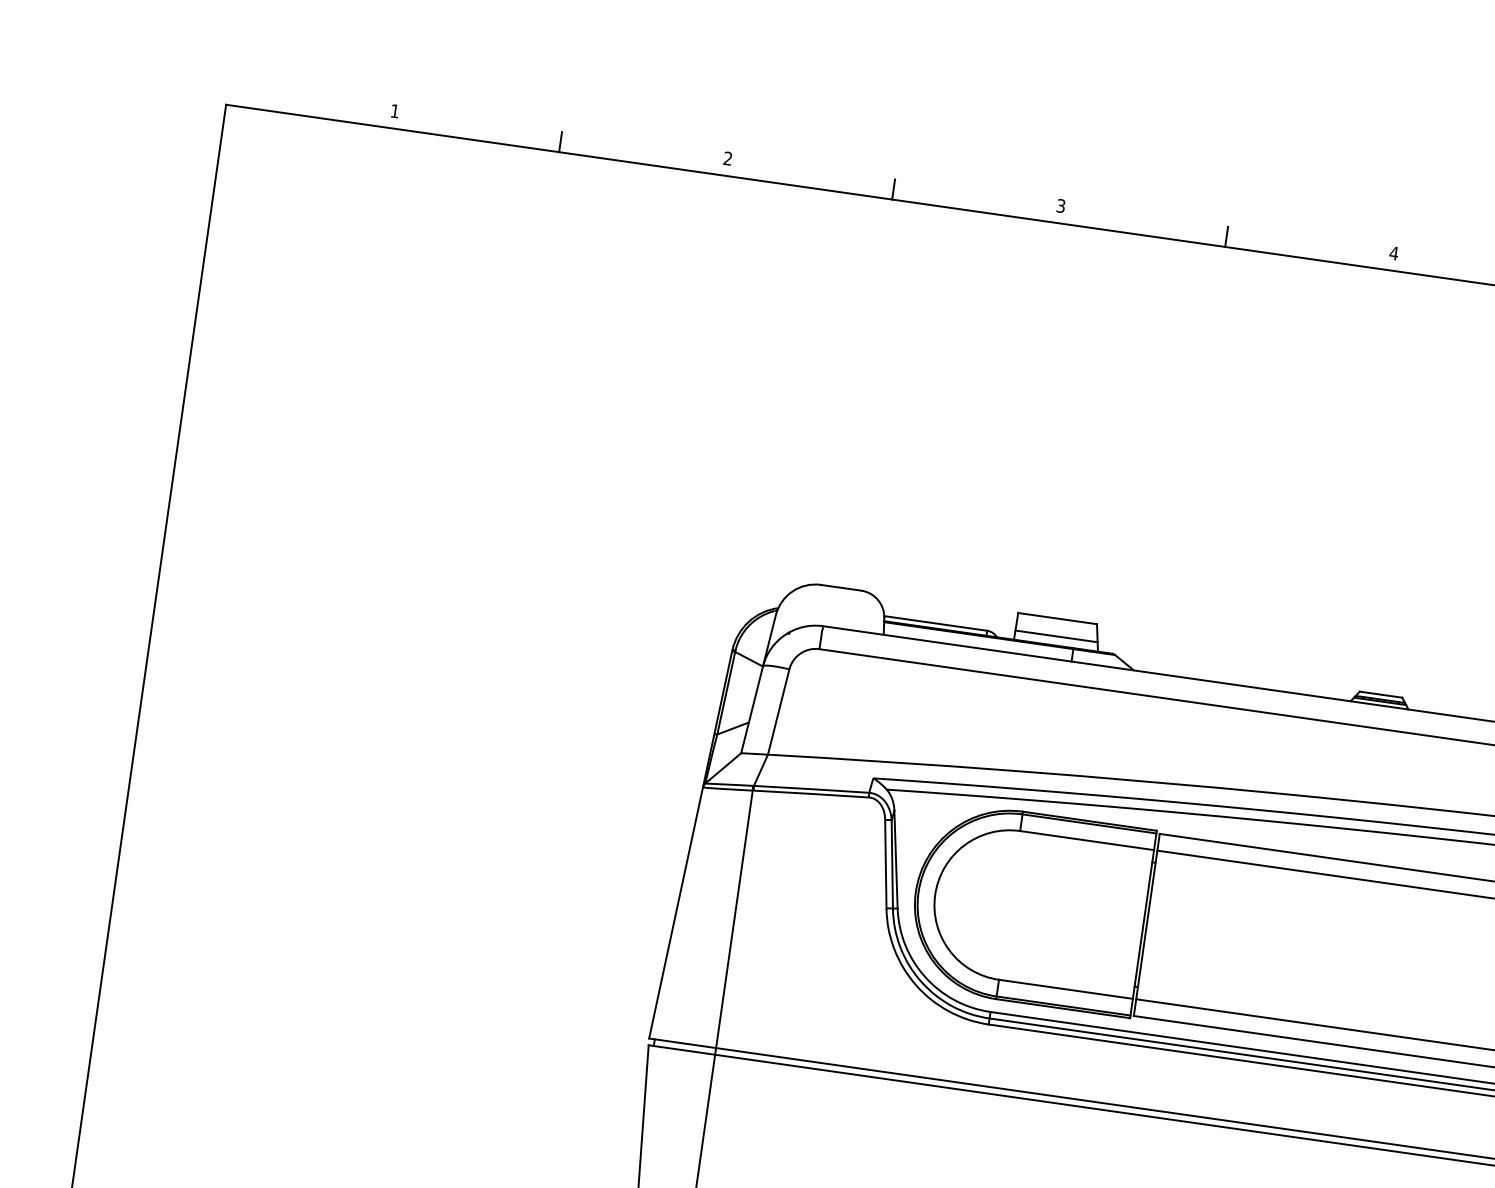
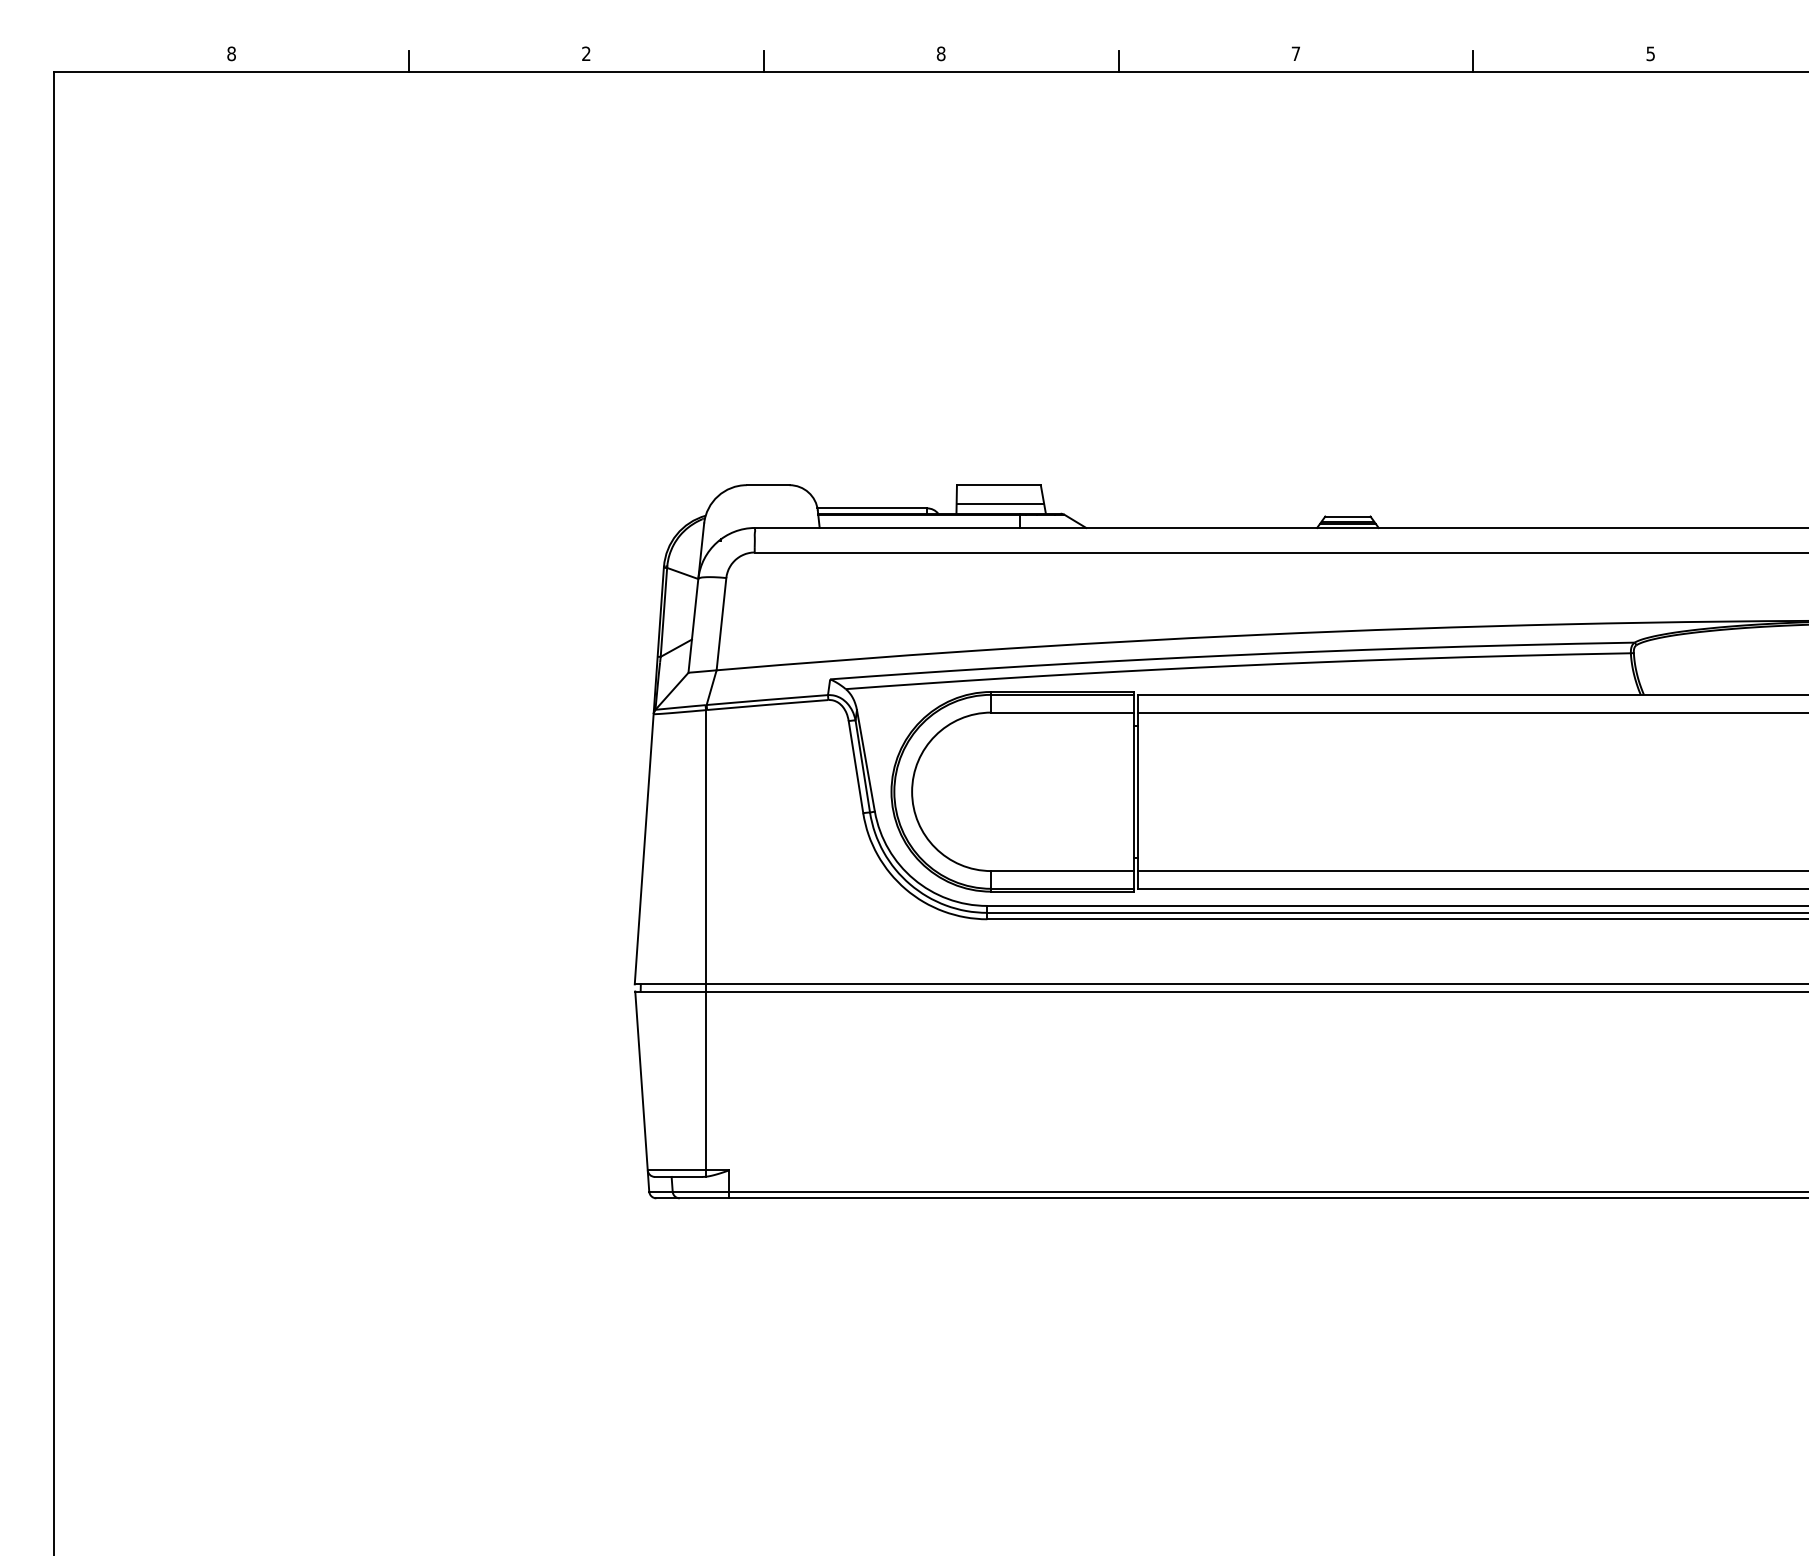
text: (395, 110) -> (231, 53), 1 -> 8
text: (1060, 205) -> (940, 53), 3 -> 8
text: (1393, 253) -> (1295, 53), 4 -> 7

